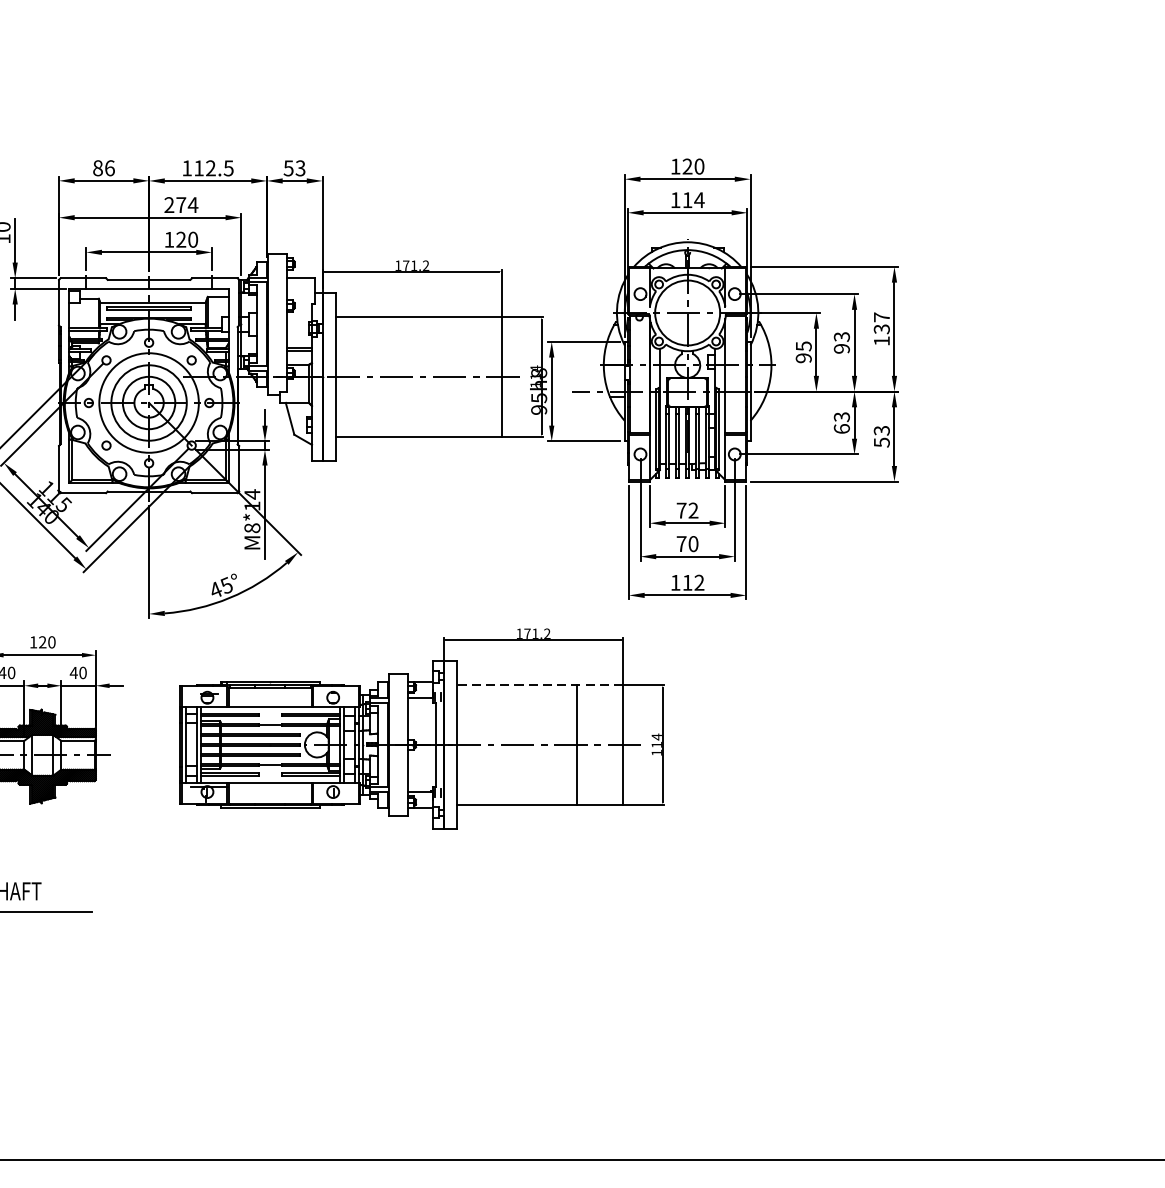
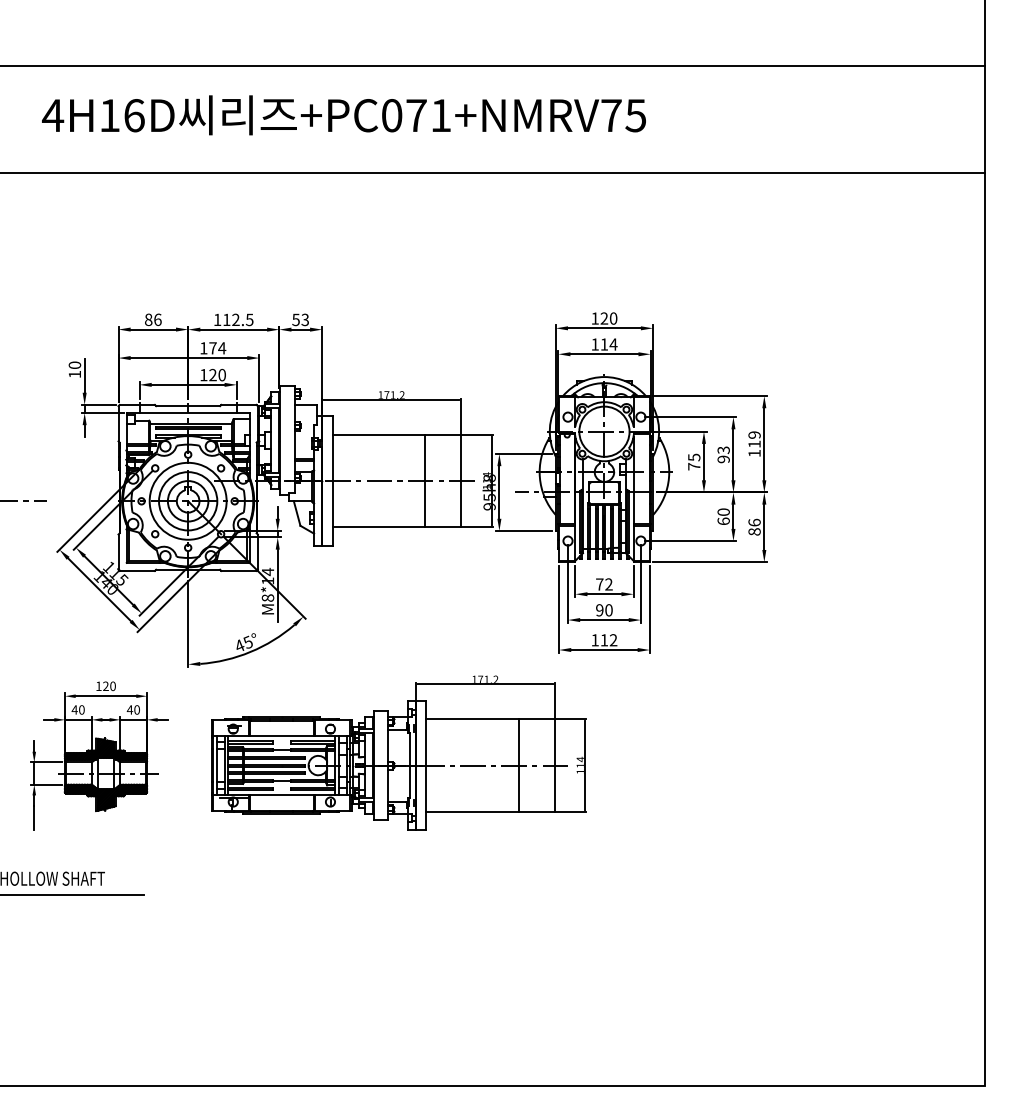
text: (168, 205) -> (203, 348), 274 -> 174
text: (881, 323) -> (754, 439), 137 -> 119
text: (804, 357) -> (694, 466), 95 -> 75
line: (456, 376) -> (425, 480), added
text: (841, 417) -> (723, 512), 63 -> 60
text: (881, 435) -> (754, 526), 53 -> 86
text: (681, 544) -> (599, 610), 70 -> 90
line: (540, 685) -> (490, 719), dashed -> solid

